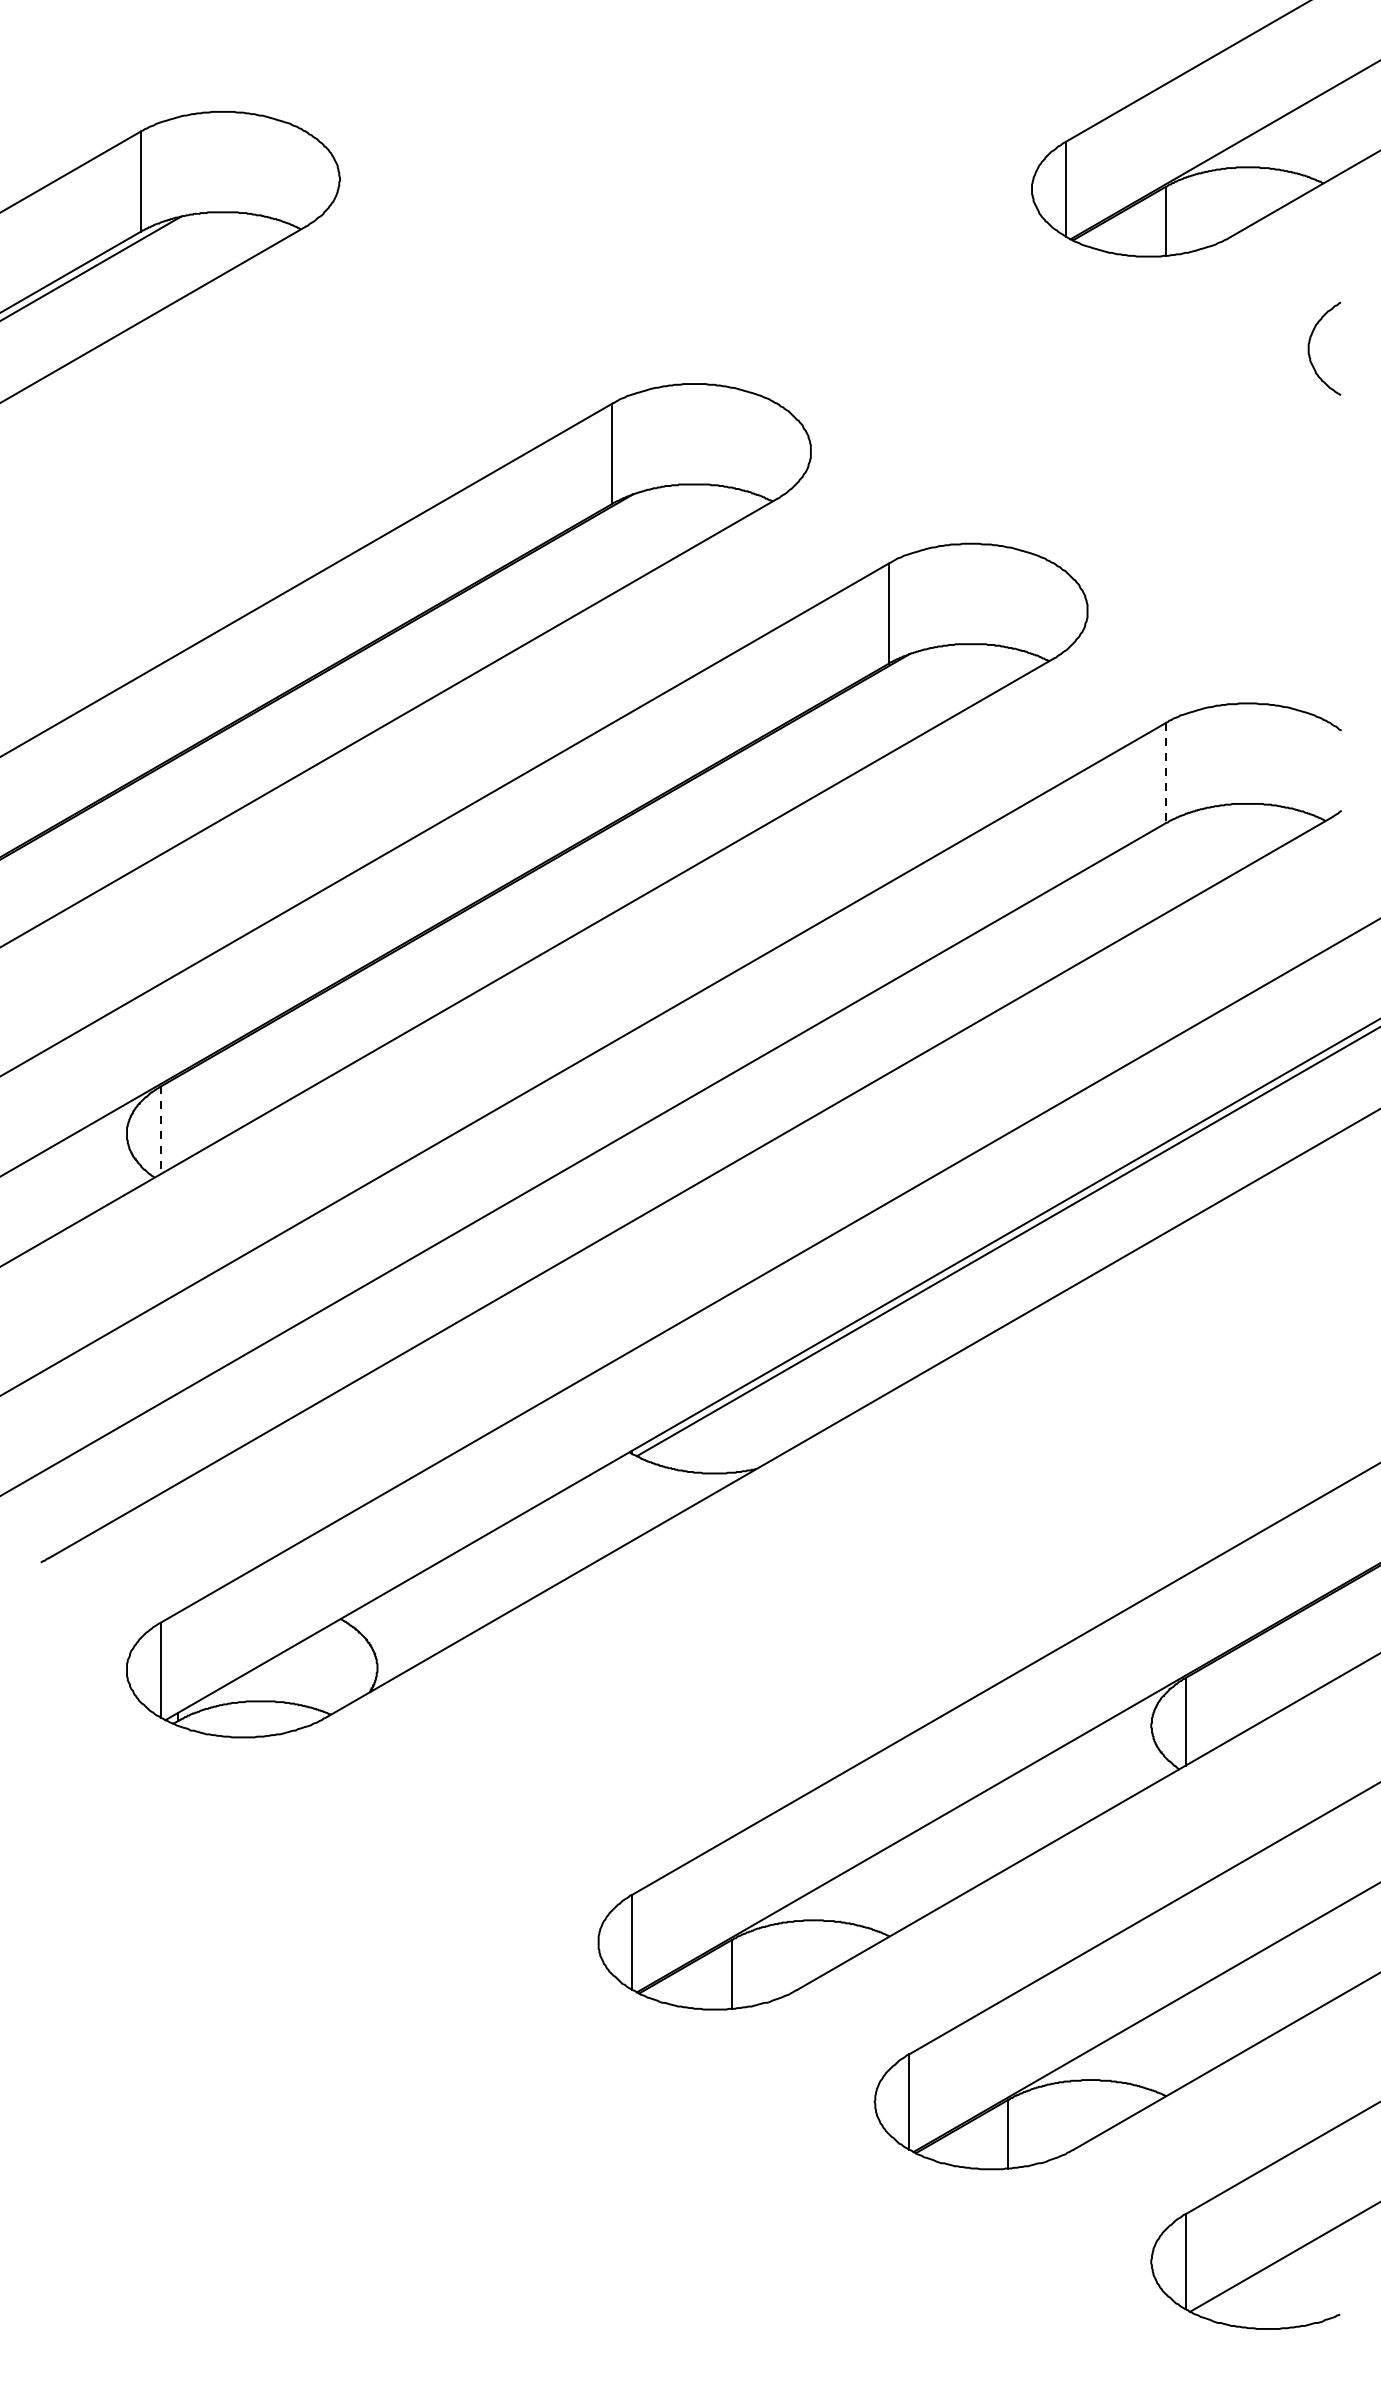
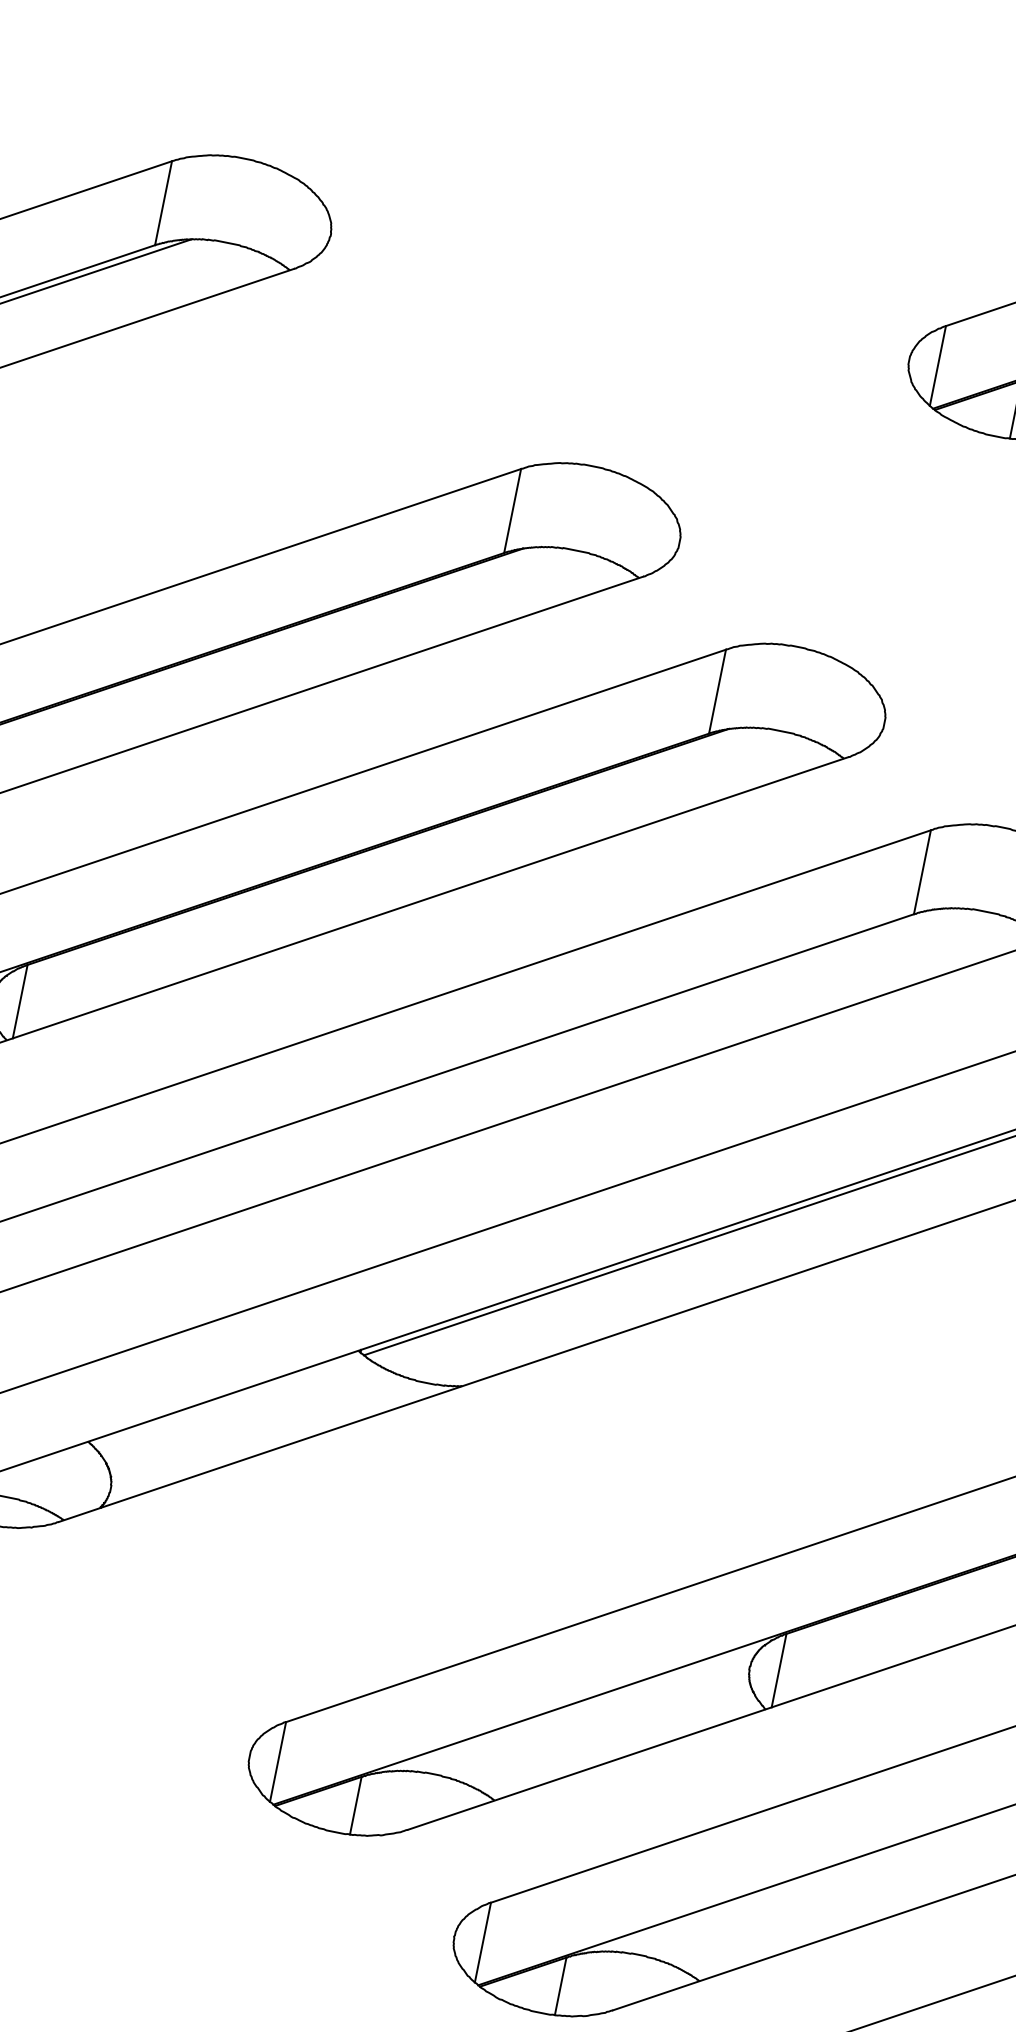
line: (1165, 773) -> (922, 872), dashed -> solid
line: (161, 1130) -> (20, 1001), dashed -> solid

